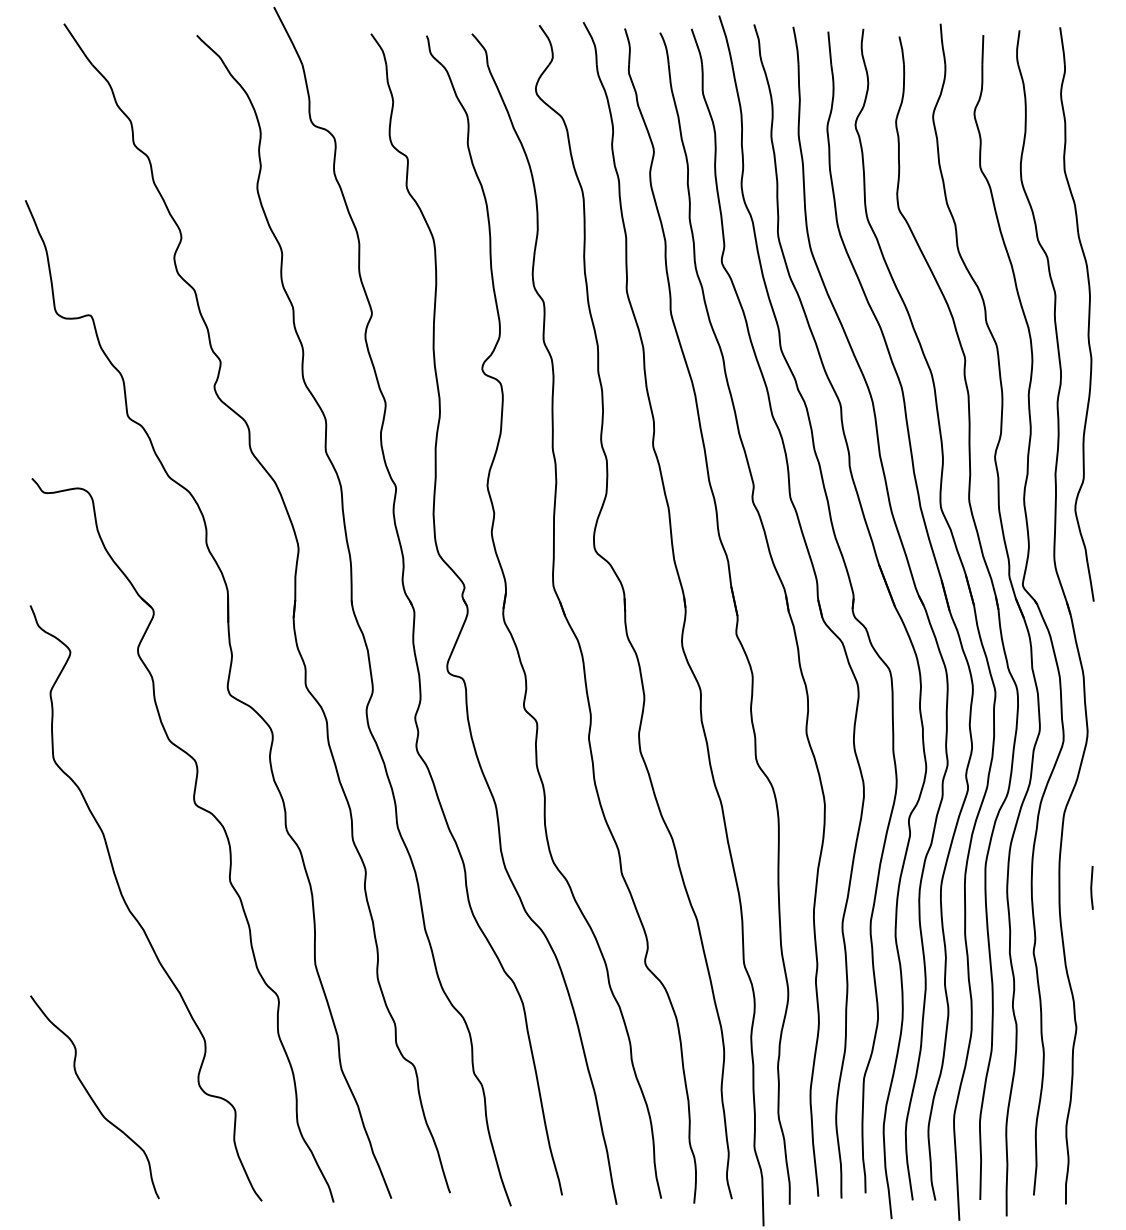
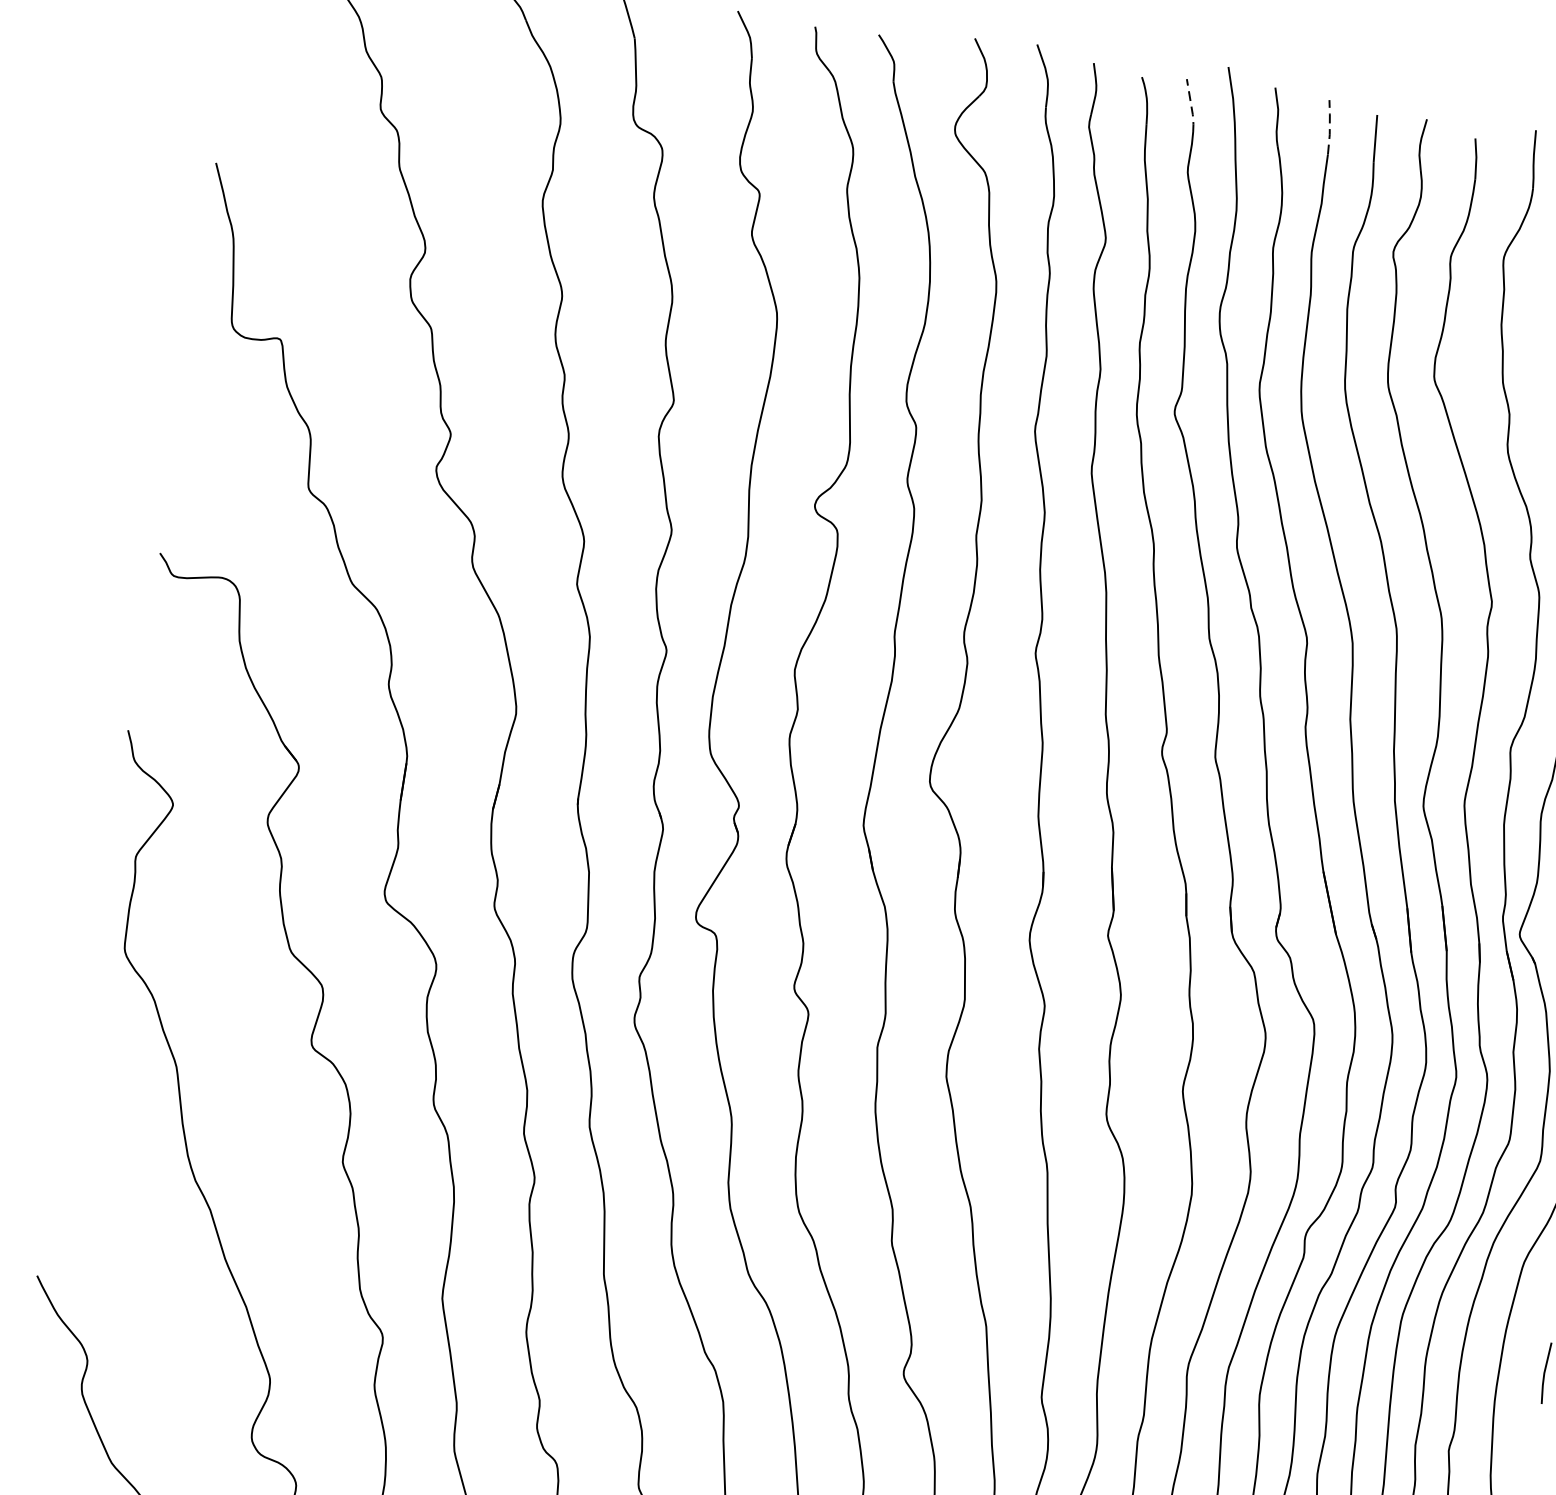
line: (796, 45) -> (1329, 126), solid -> dashed
line: (697, 47) -> (1190, 106), solid -> dashed

